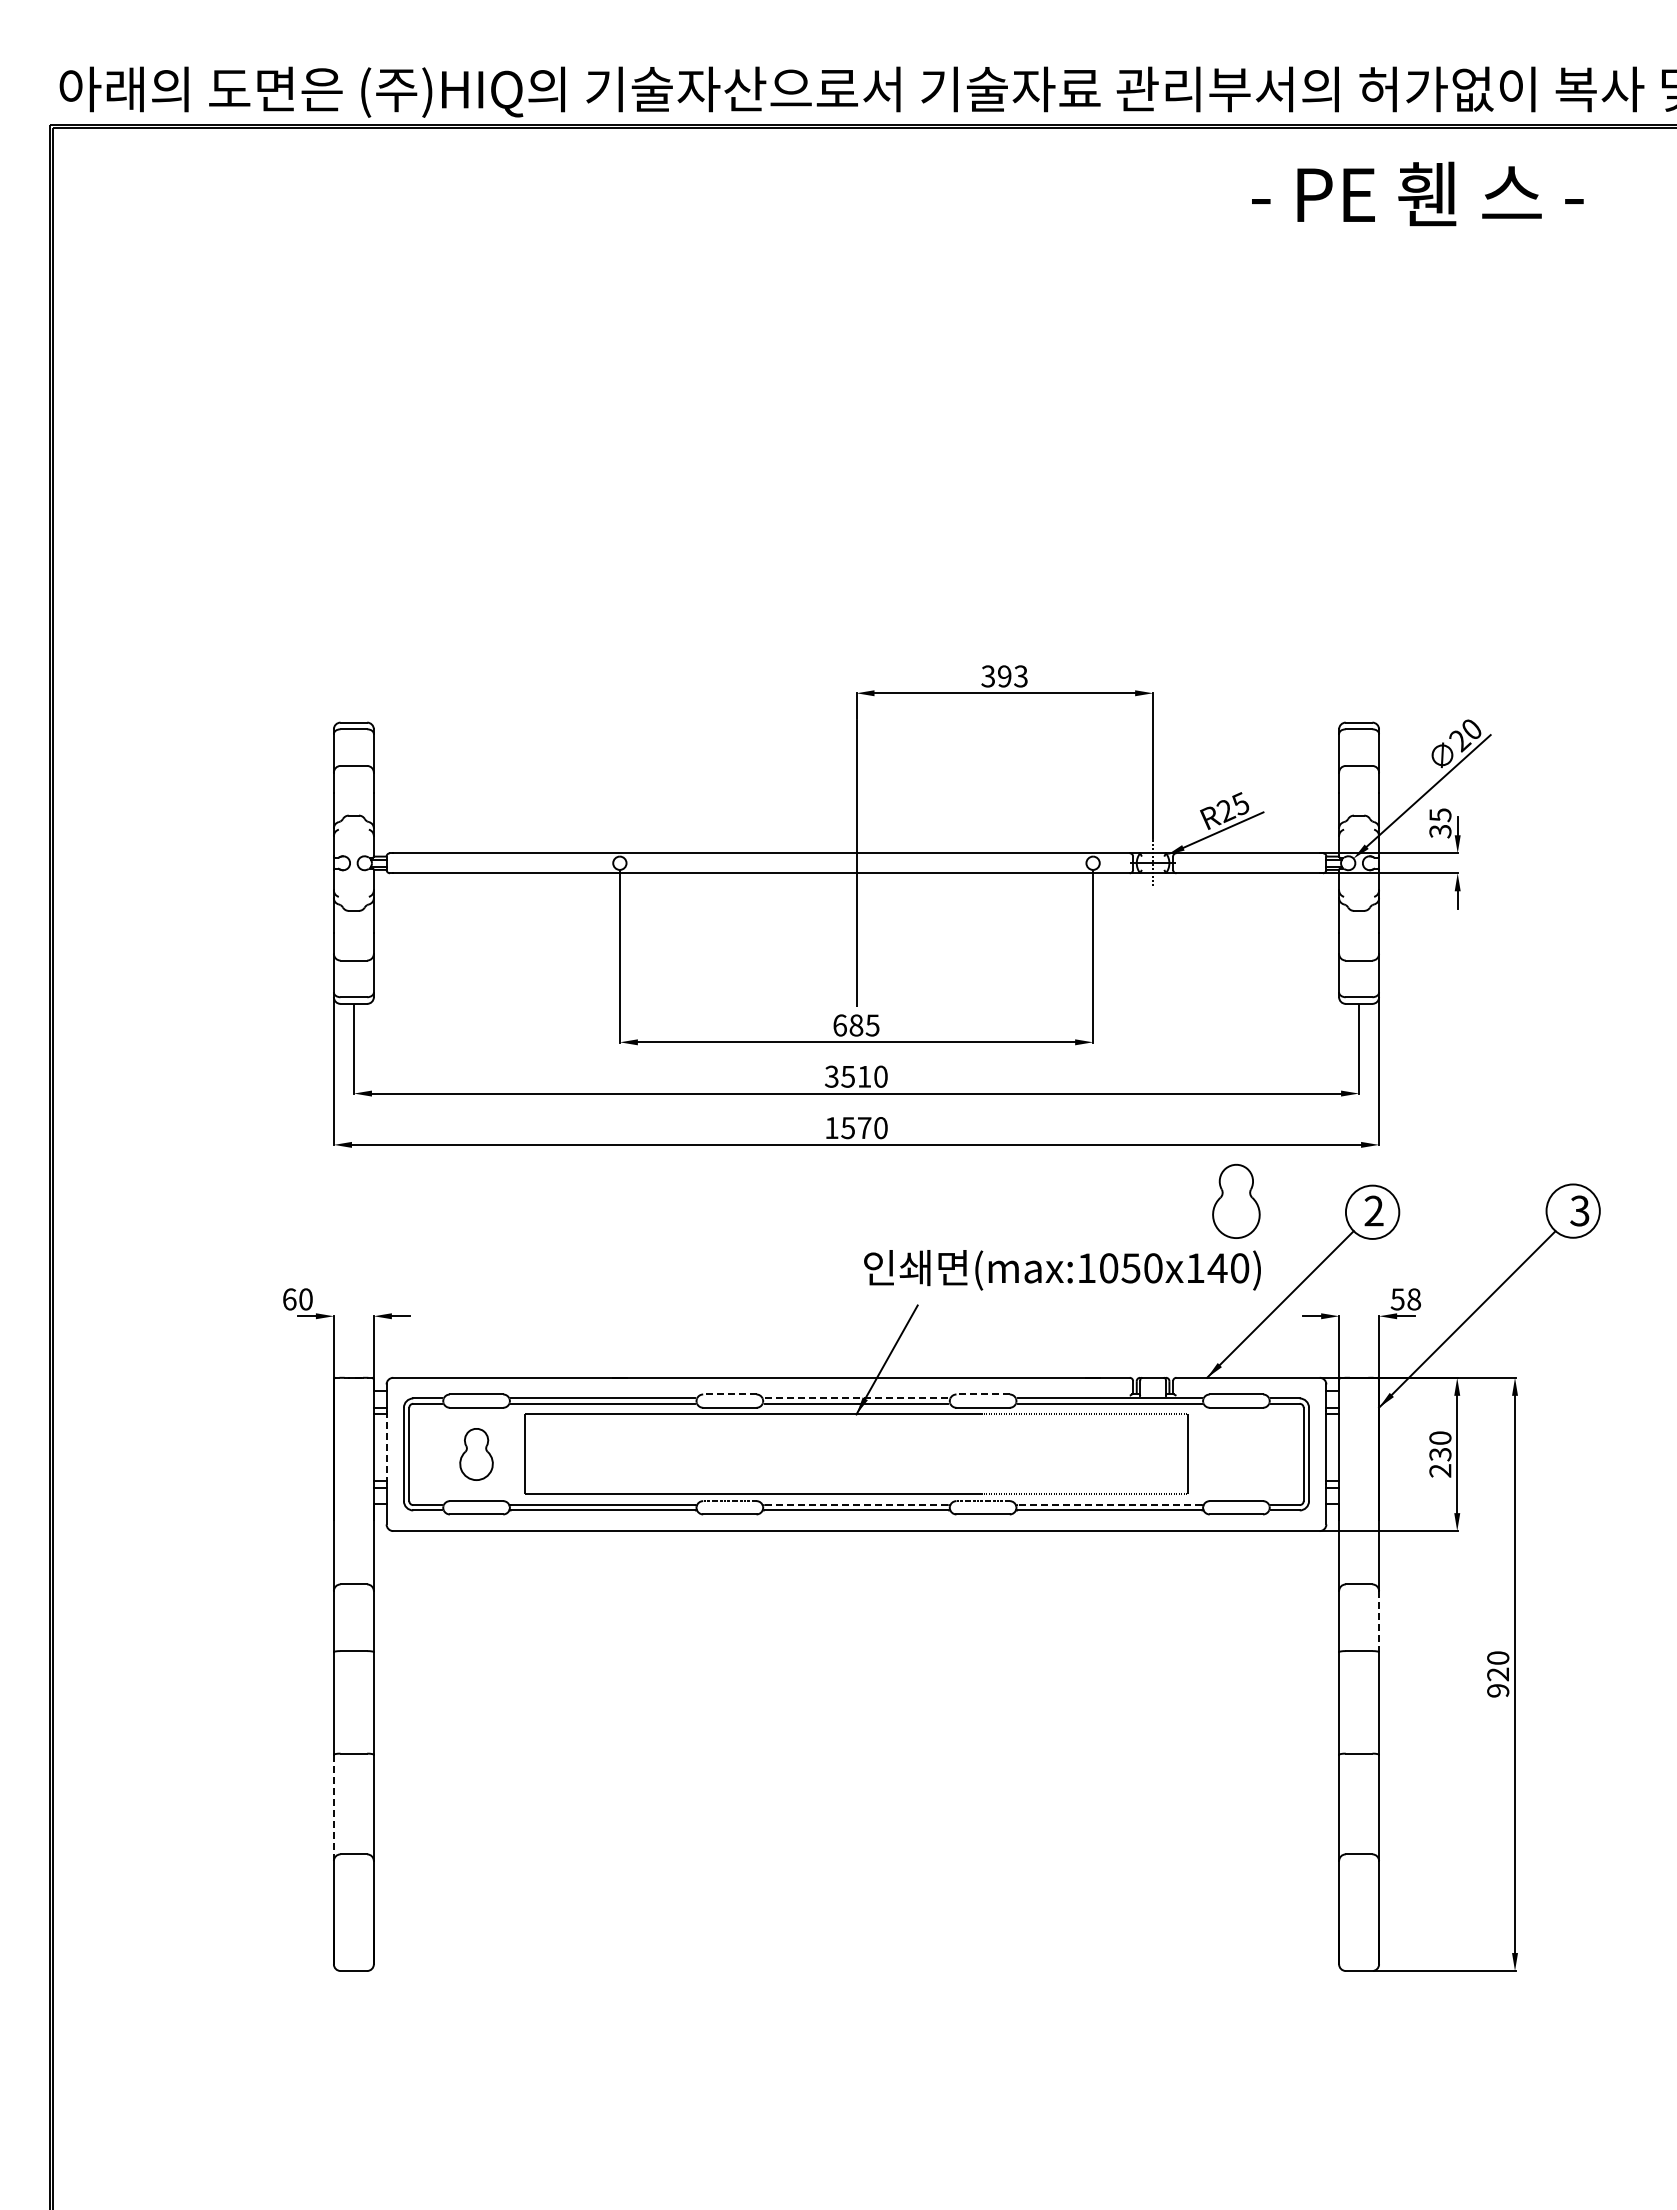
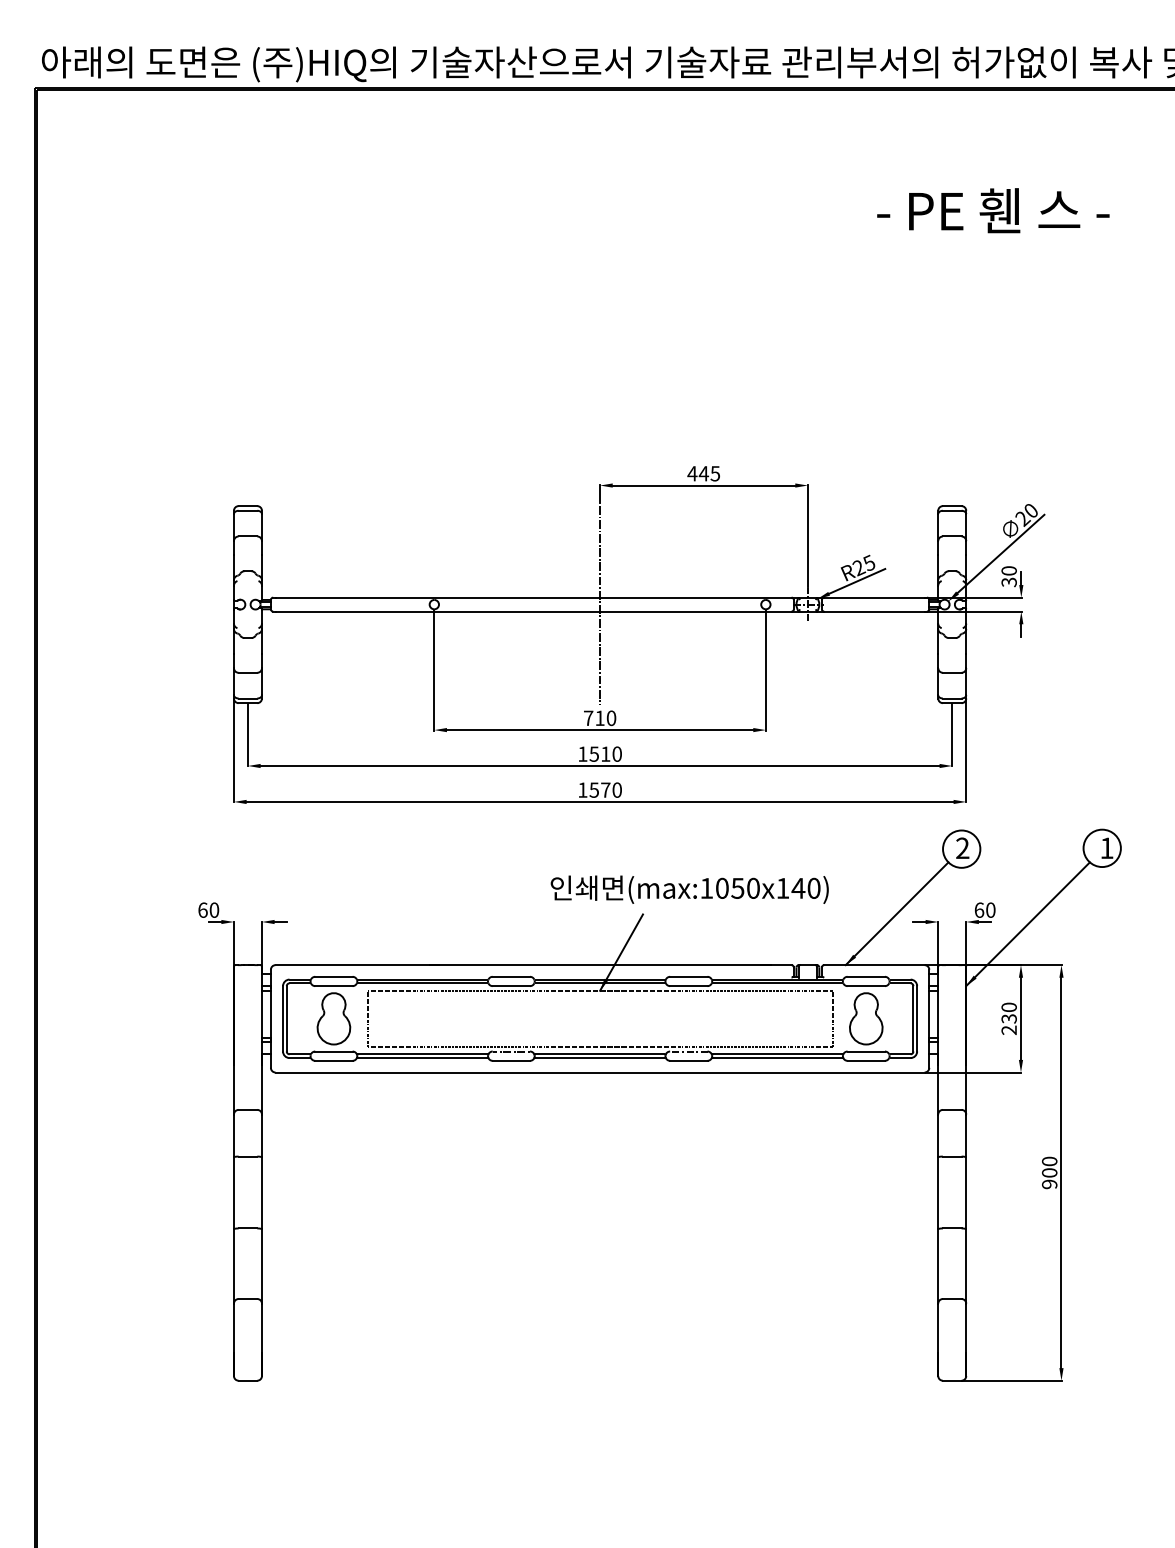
text: (1417, 193) -> (993, 210), moved
text: (1003, 676) -> (703, 473), 393 -> 445
text: (1440, 815) -> (1009, 571), 35 -> 30
text: (856, 1025) -> (600, 718), 685 -> 710
text: (831, 1076) -> (582, 754), 3510 -> 1510
part: (1236, 1201) -> (866, 1018), moved
text: (1579, 1210) -> (1106, 847), 3 -> 1
text: (1062, 1270) -> (689, 889), moved
text: (1405, 1299) -> (984, 910), 58 -> 60
line: (729, 1394) -> (511, 976), dashed -> solid
line: (983, 1394) -> (689, 976), dashed -> solid
line: (856, 1398) -> (600, 979), dashed -> solid
line: (386, 1447) -> (270, 1013), dashed -> solid
part: (476, 1454) -> (333, 1018), size x1.43
line: (856, 1505) -> (600, 1054), dashed -> solid
line: (1109, 1505) -> (777, 1054), dashed -> solid
line: (1379, 1621) -> (966, 1135), dashed -> solid
text: (1498, 1674) -> (1049, 1172), 920 -> 900
line: (333, 1807) -> (233, 1266), dashed -> solid

